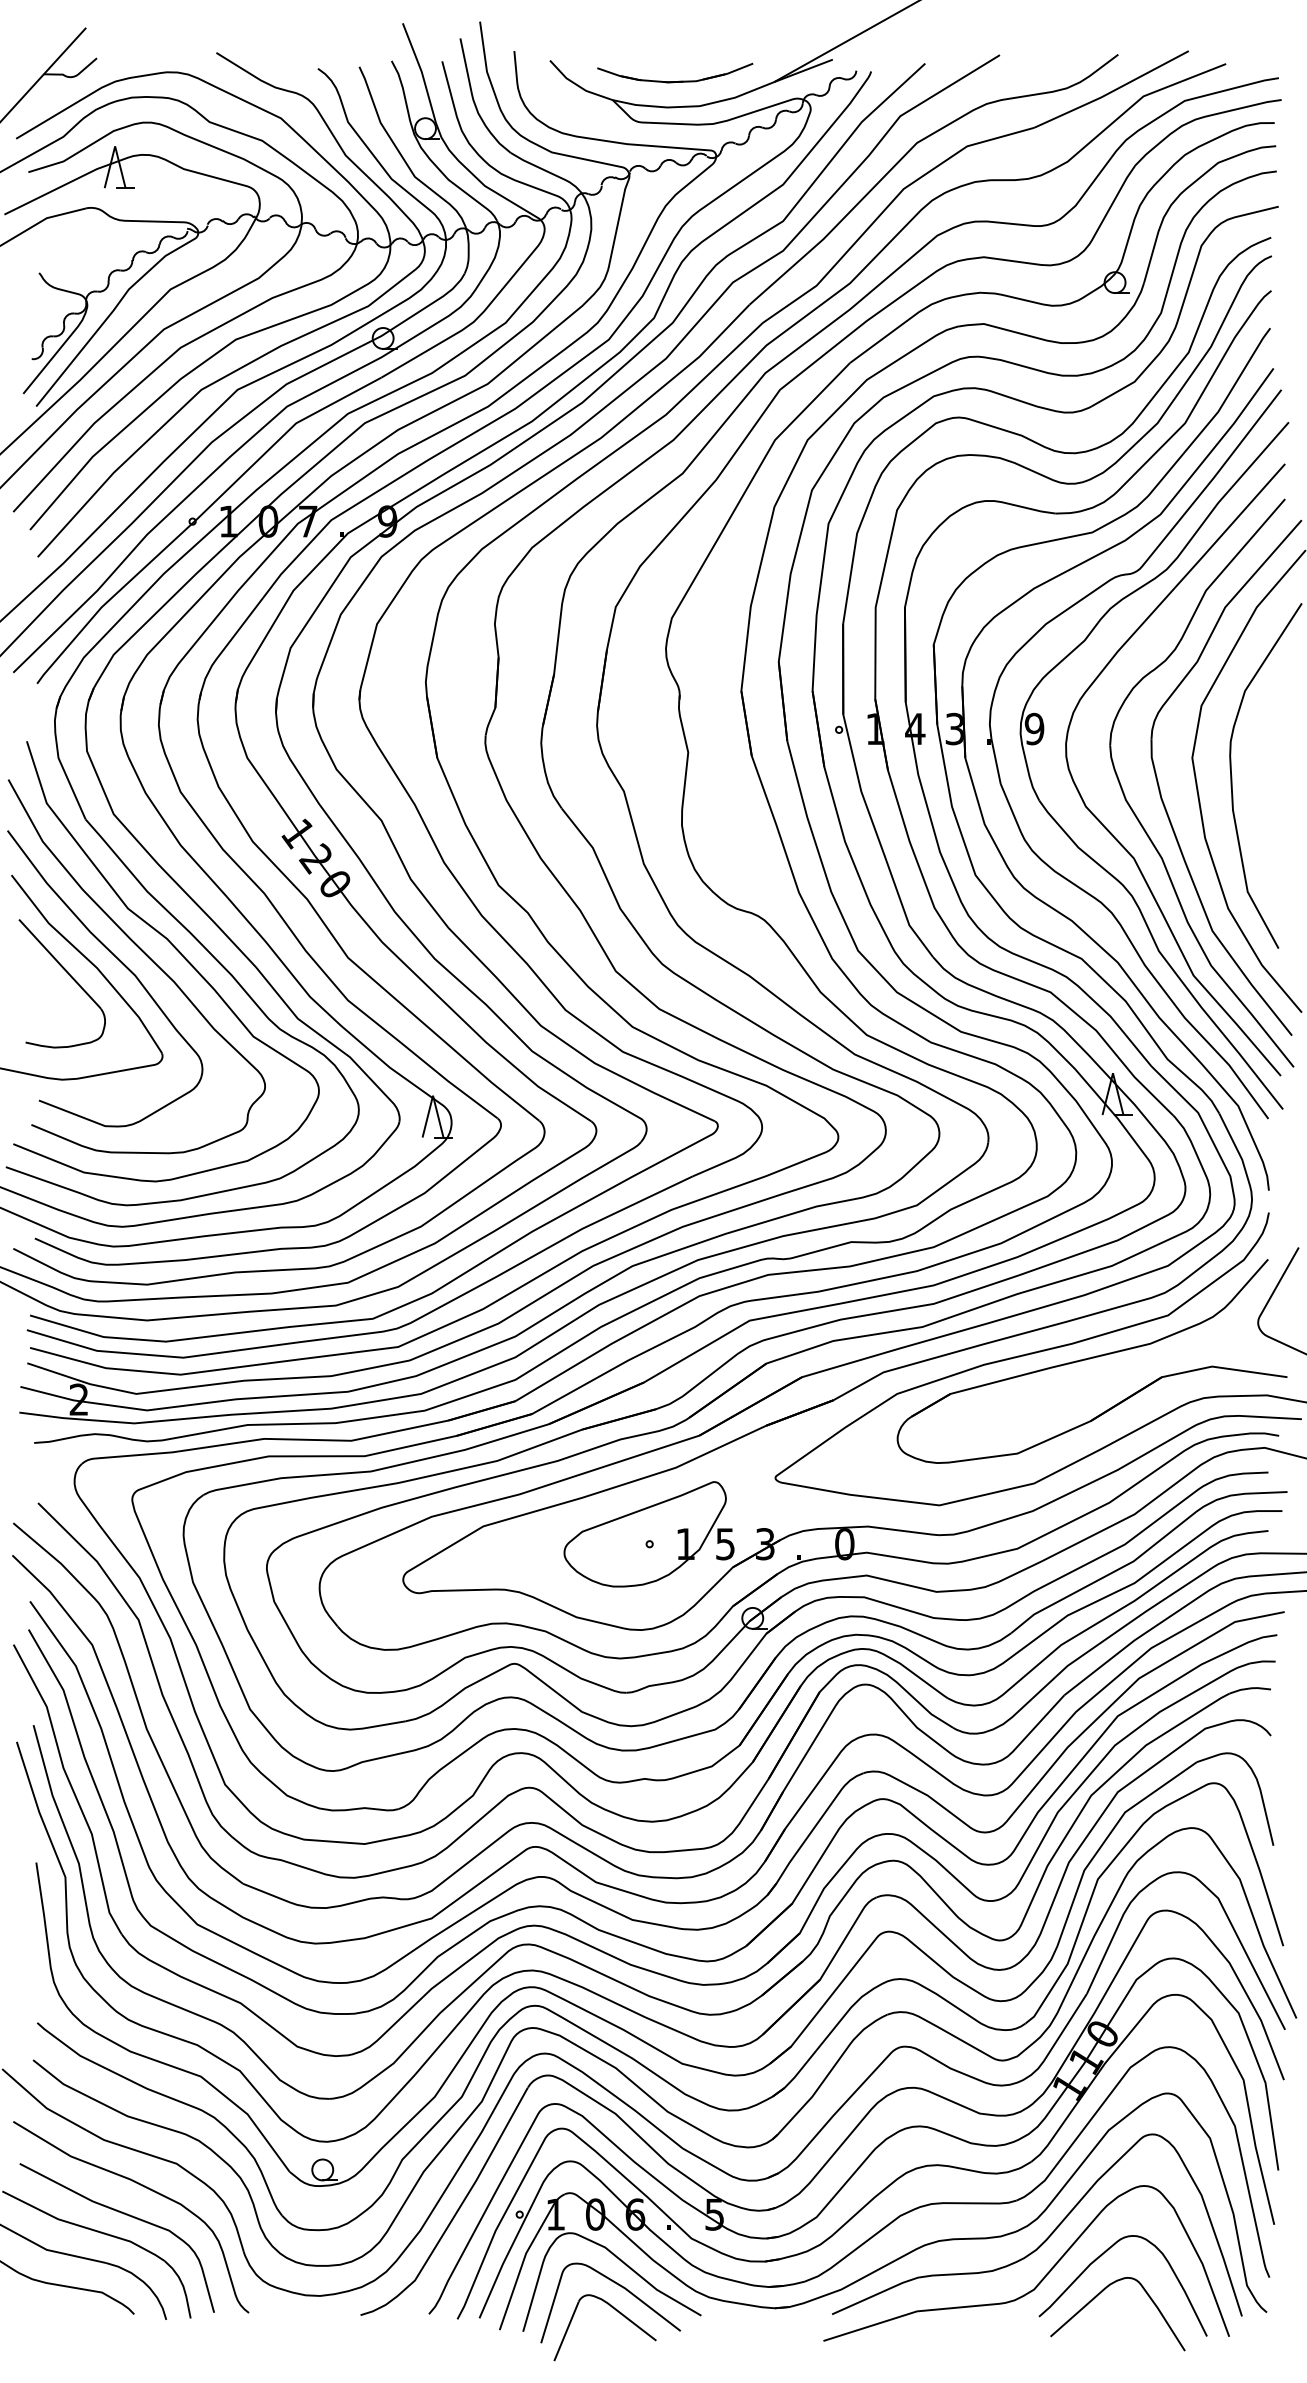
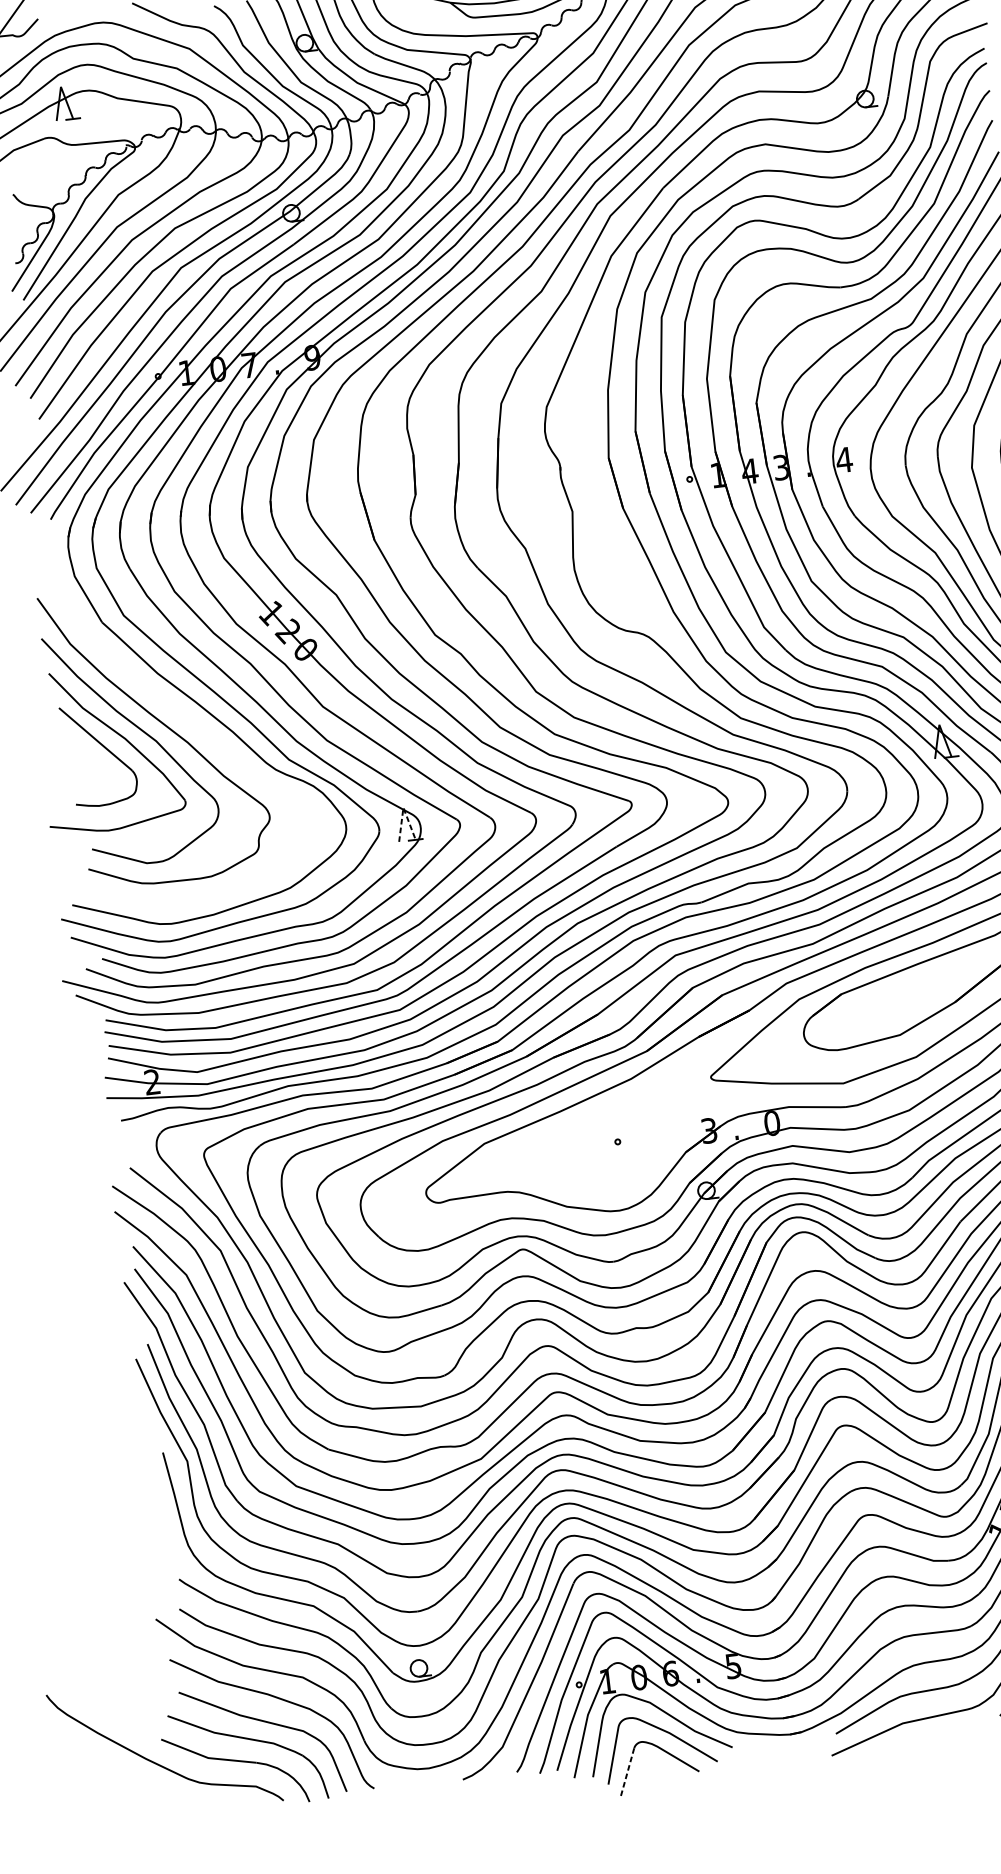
text: (1034, 728) -> (844, 459), 9 -> 4
curve: (176, 950) -> (186, 717), removed
line: (433, 1095) -> (403, 807), solid -> dashed
part: (648, 1534) -> (615, 1134), removed
line: (566, 2331) -> (627, 1772), solid -> dashed

